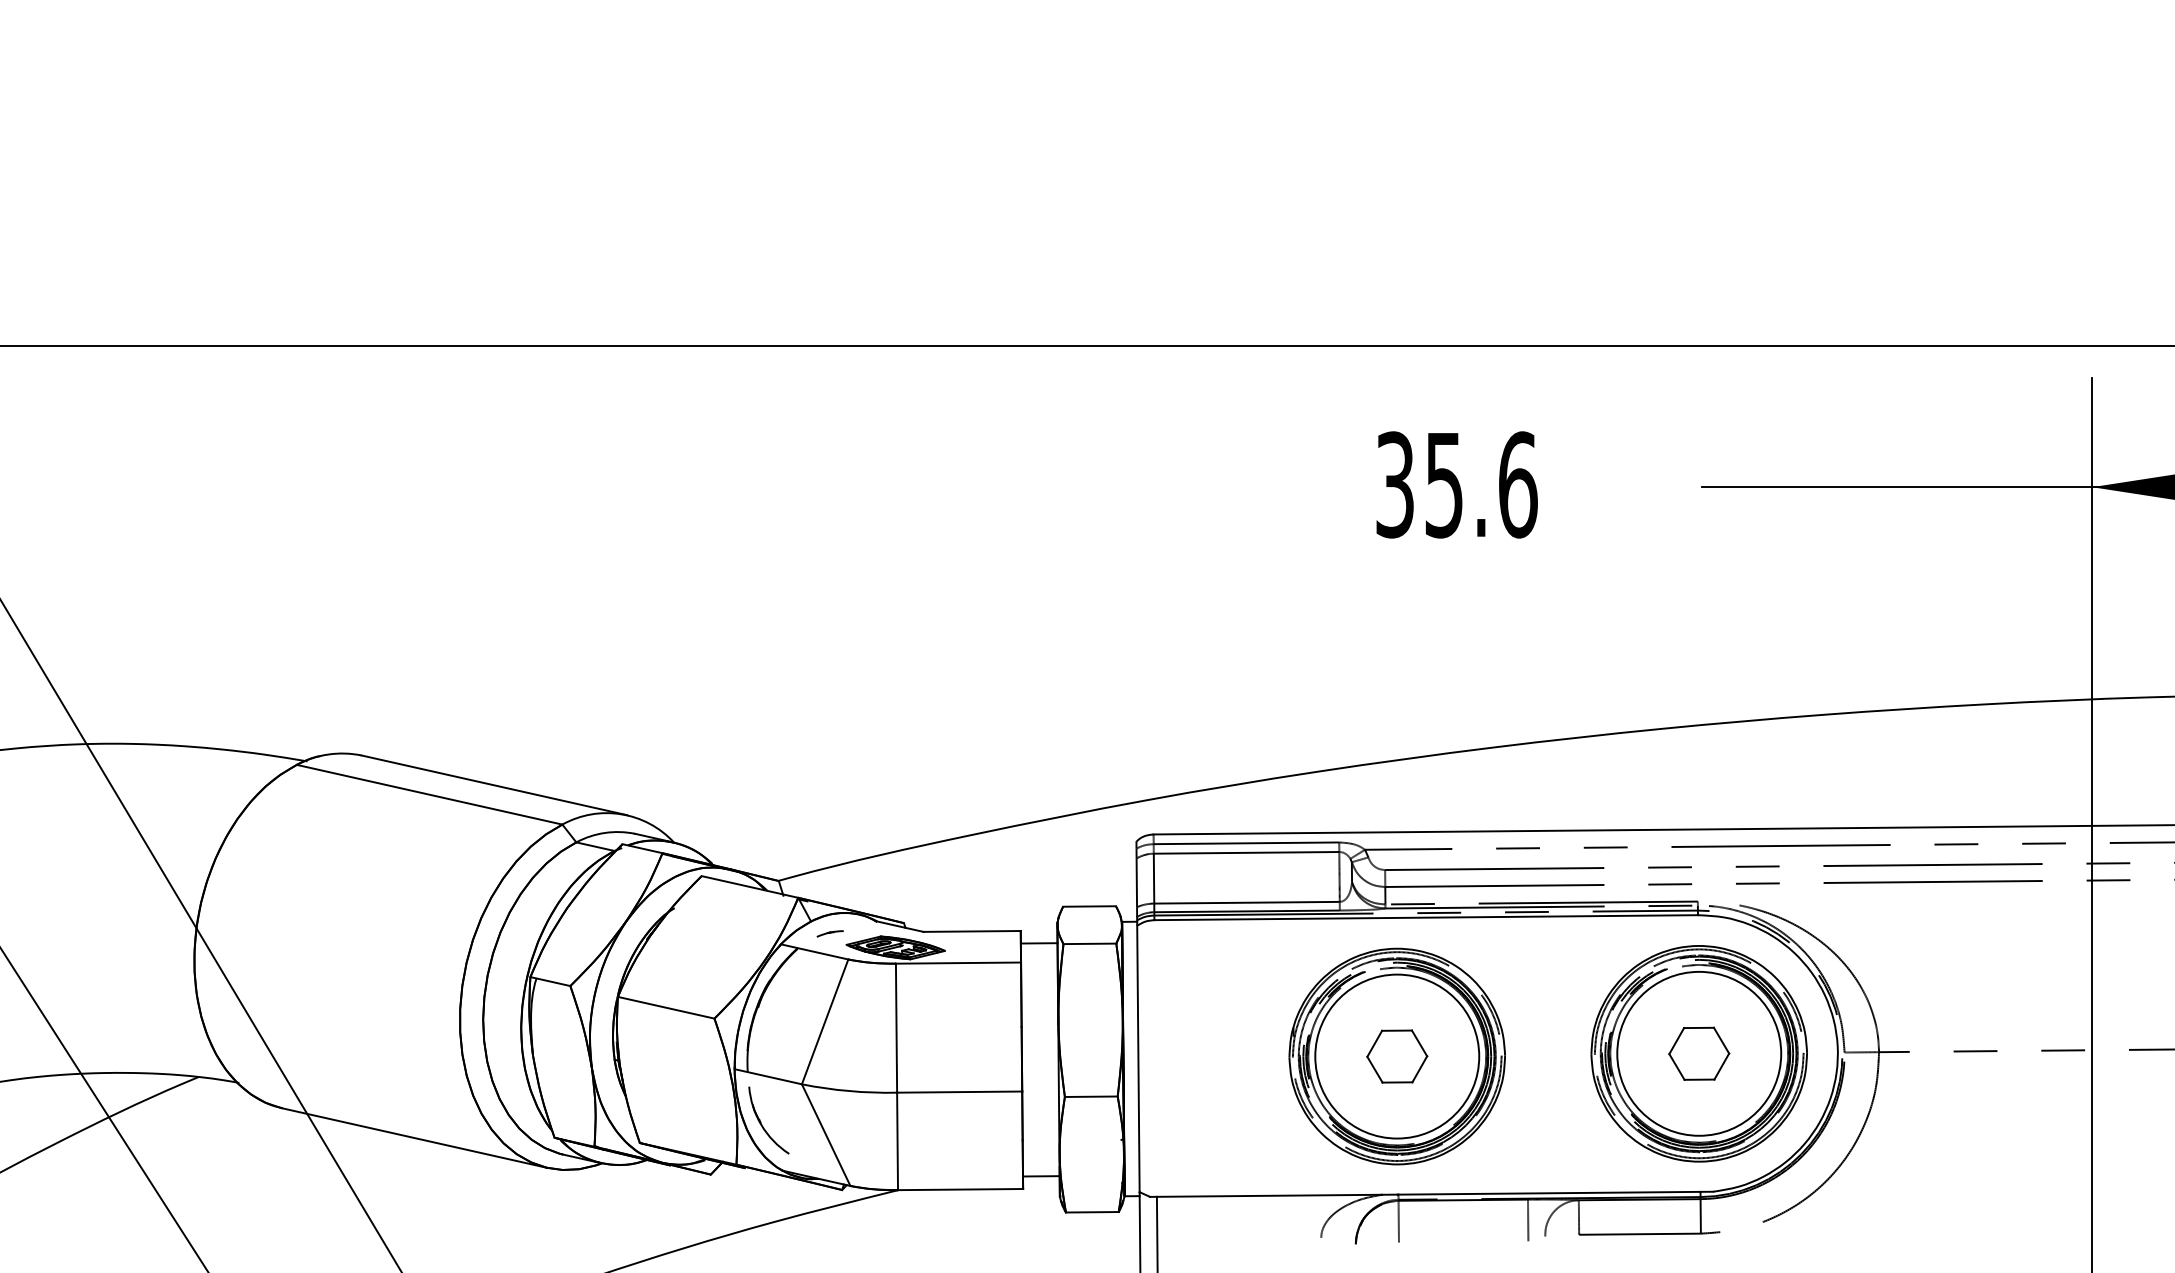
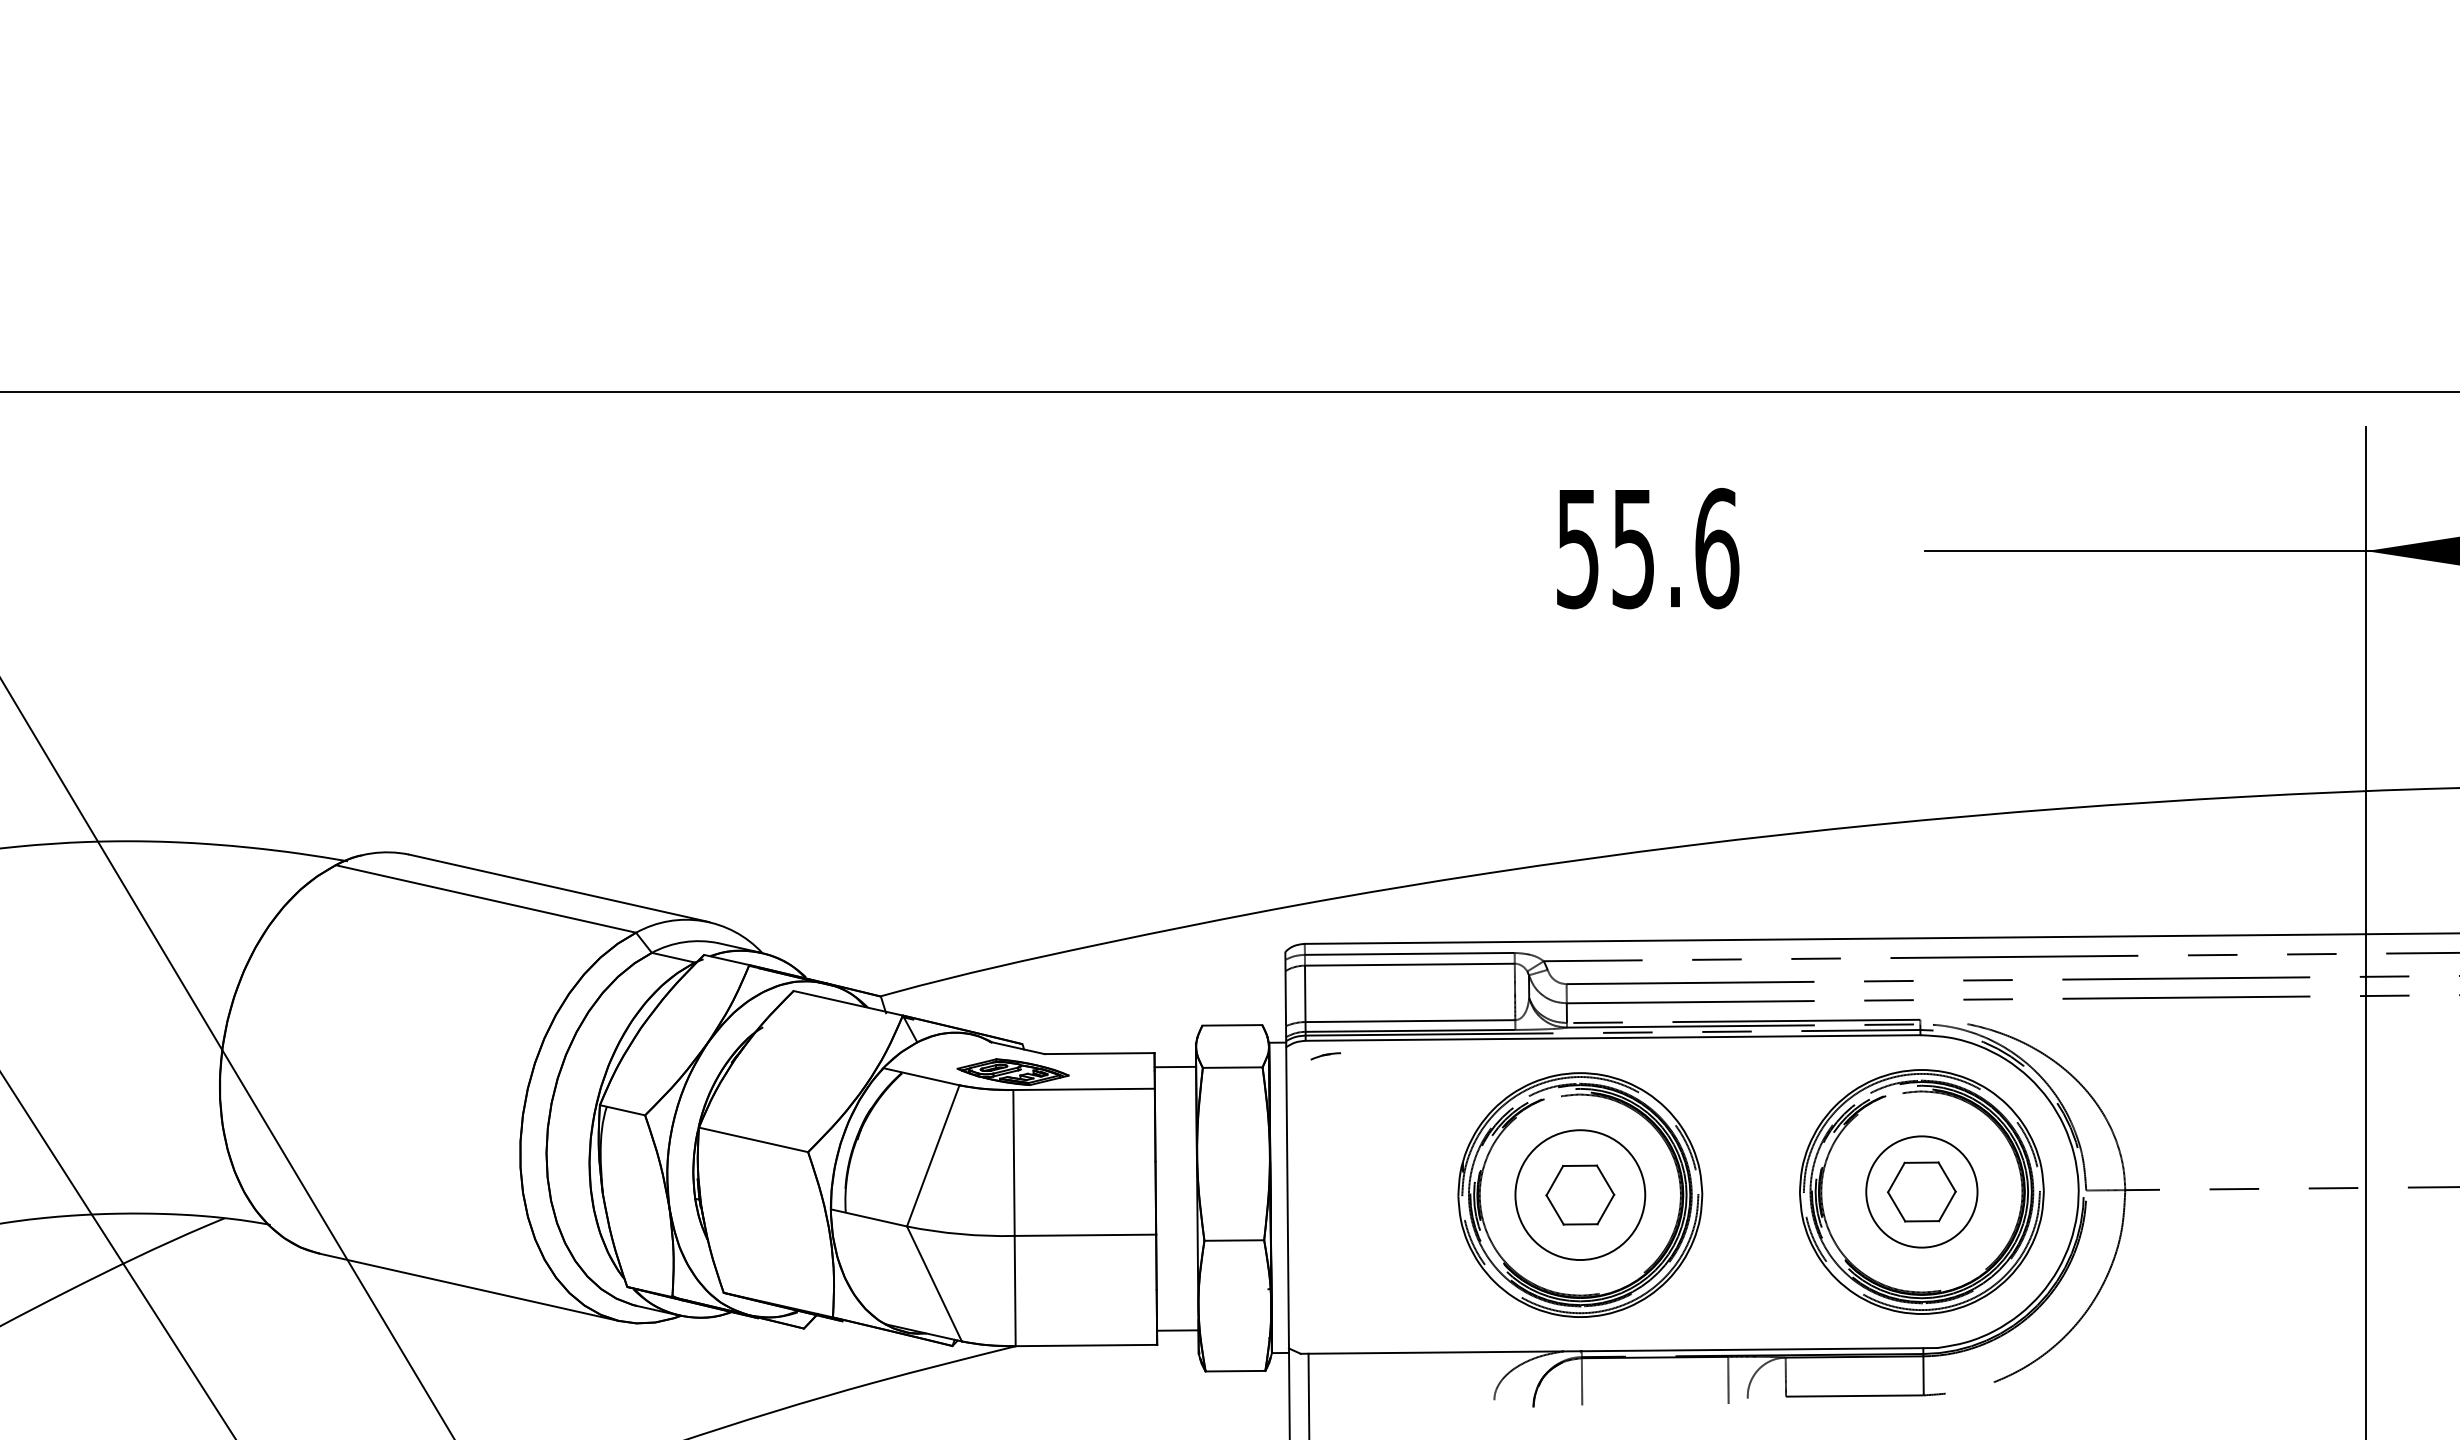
text: (1395, 484) -> (1578, 548), 35.6 -> 55.6
part: (829, 933) -> (1325, 1055), moved
circle: (1699, 1053) -> (1922, 1191), size x0.6
circle: (1397, 1056) -> (1580, 1195), size x0.7
part: (762, 1124) -> (862, 1271), removed

